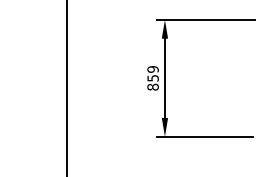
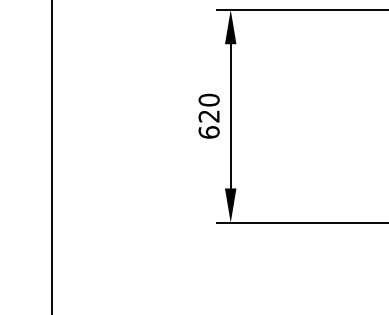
text: (152, 78) -> (208, 116), 859 -> 620

